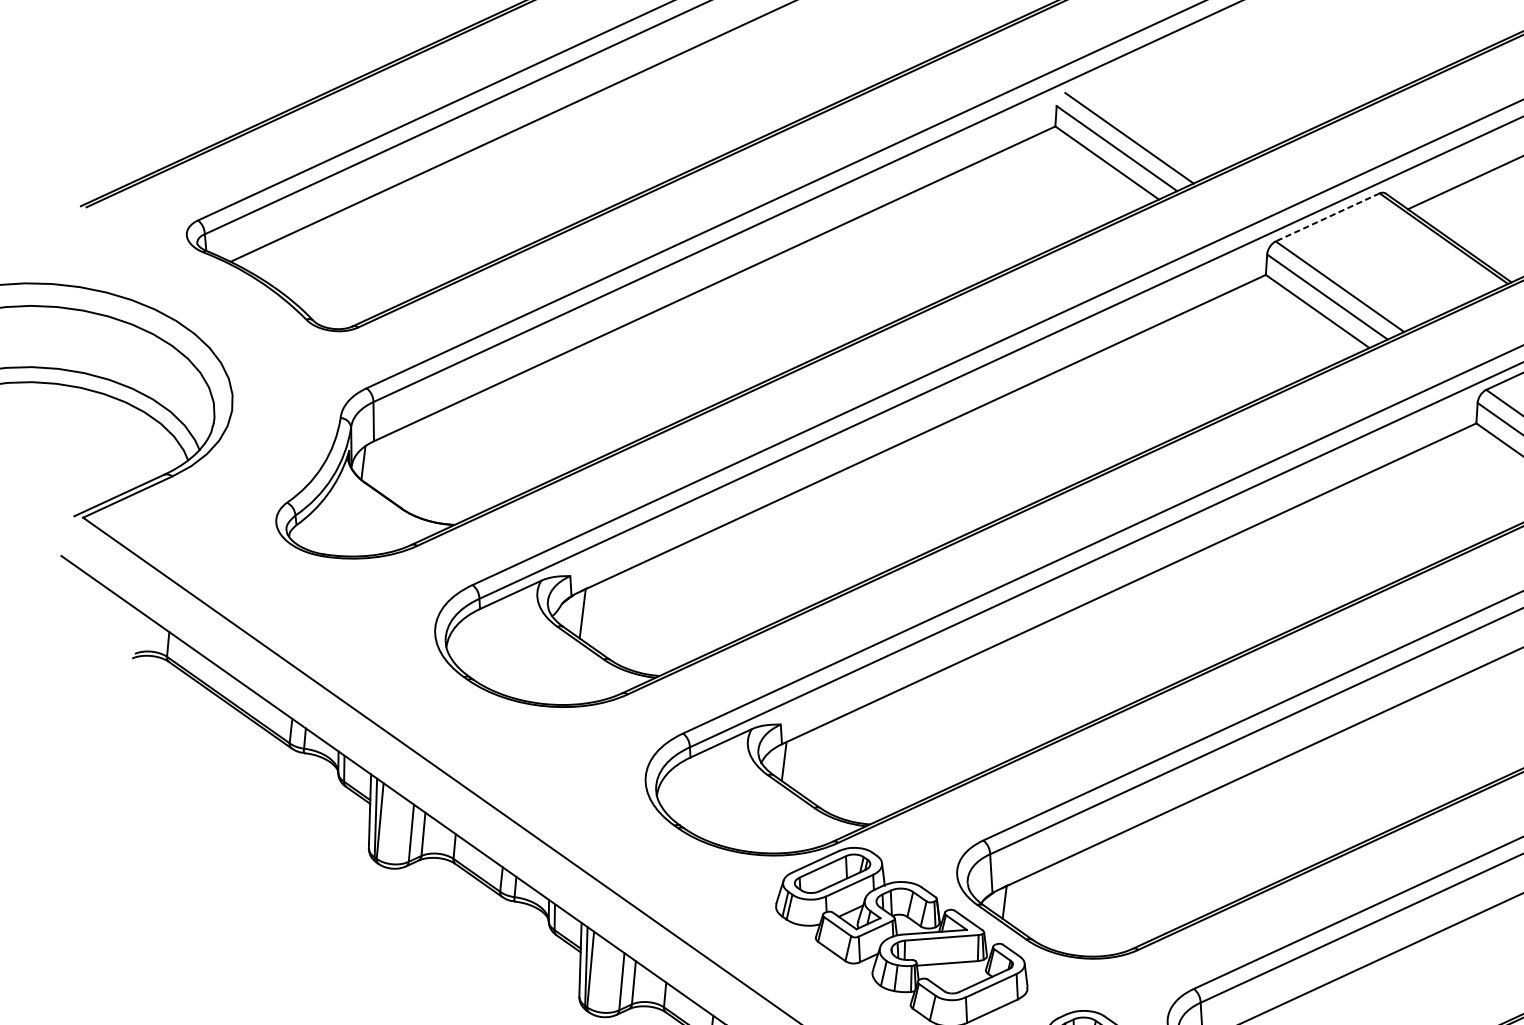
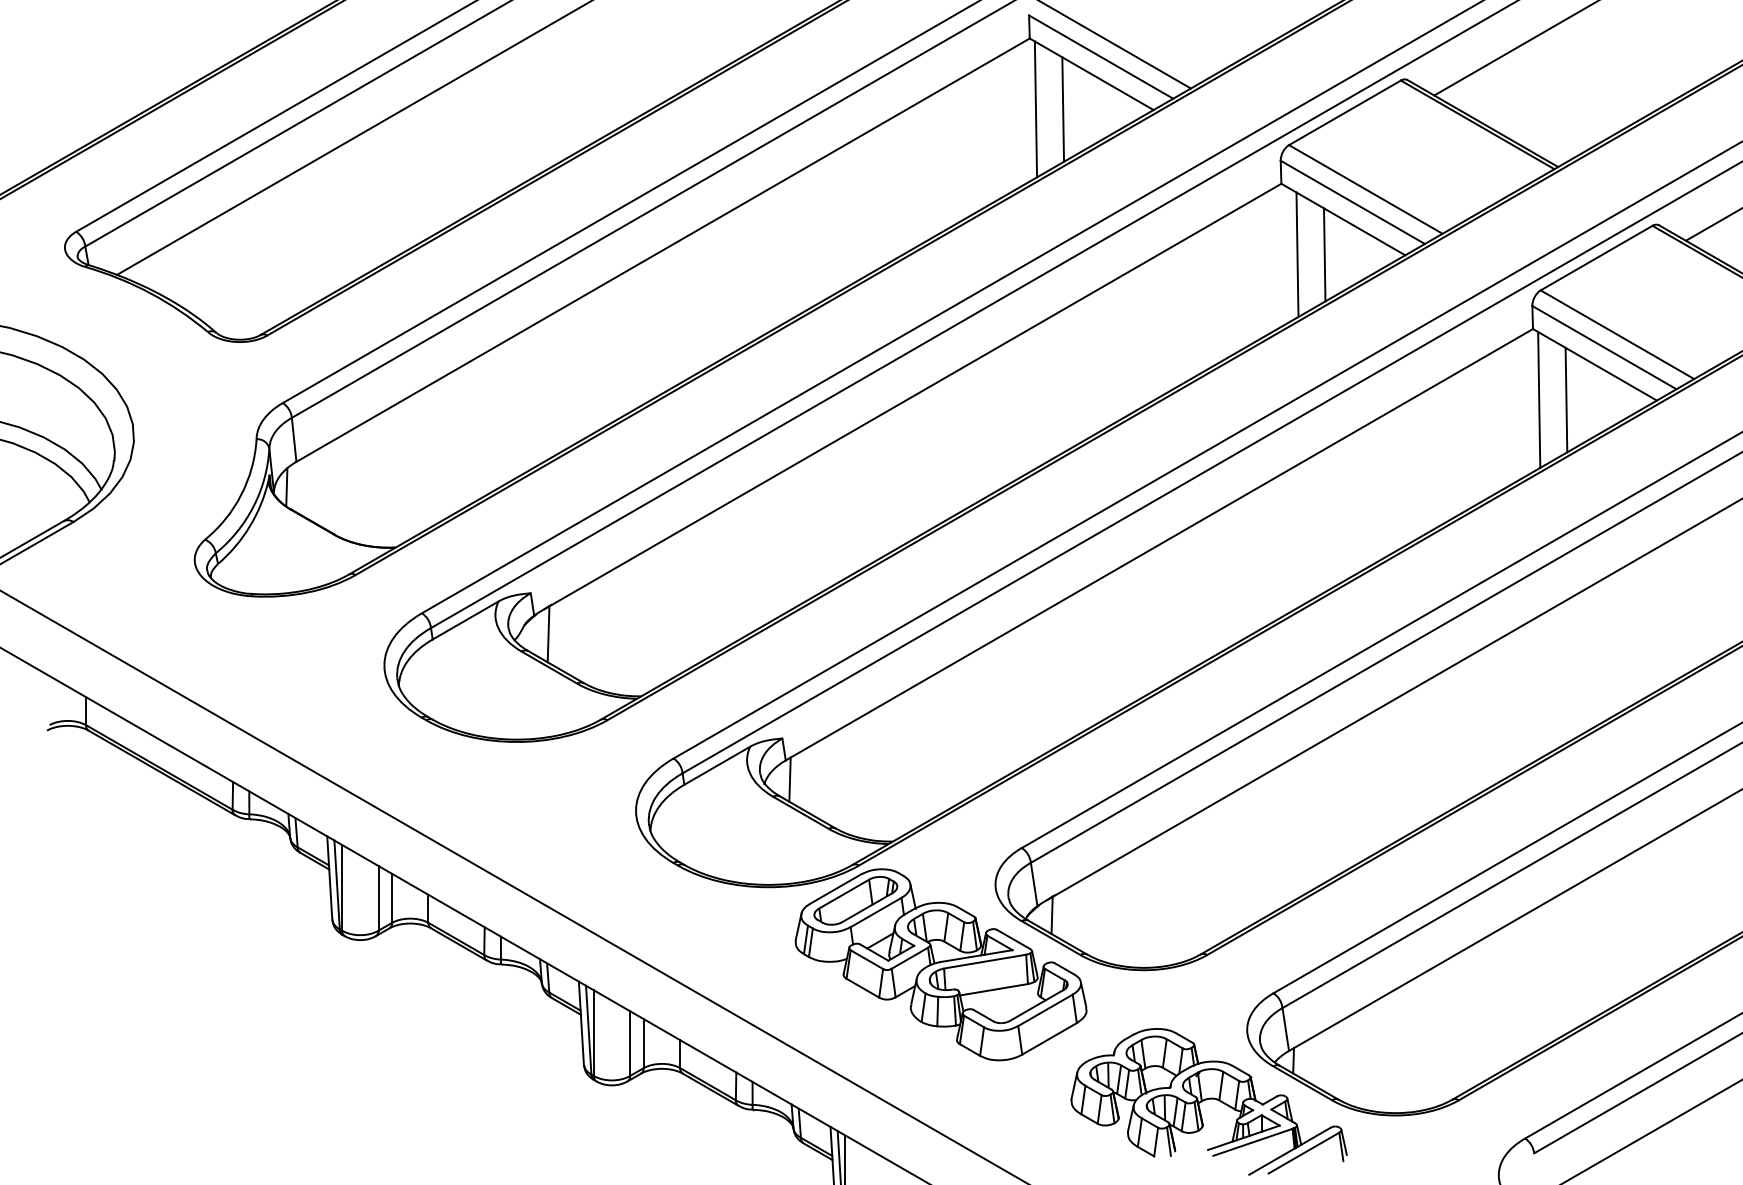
line: (1054, 189) -> (1035, 109), added
line: (1079, 191) -> (1063, 109), added
line: (1327, 217) -> (1344, 112), dashed -> solid
line: (1274, 338) -> (1297, 254), added
line: (1298, 340) -> (1324, 254), added
line: (1476, 486) -> (1539, 399), added
line: (1500, 488) -> (1566, 399), added

